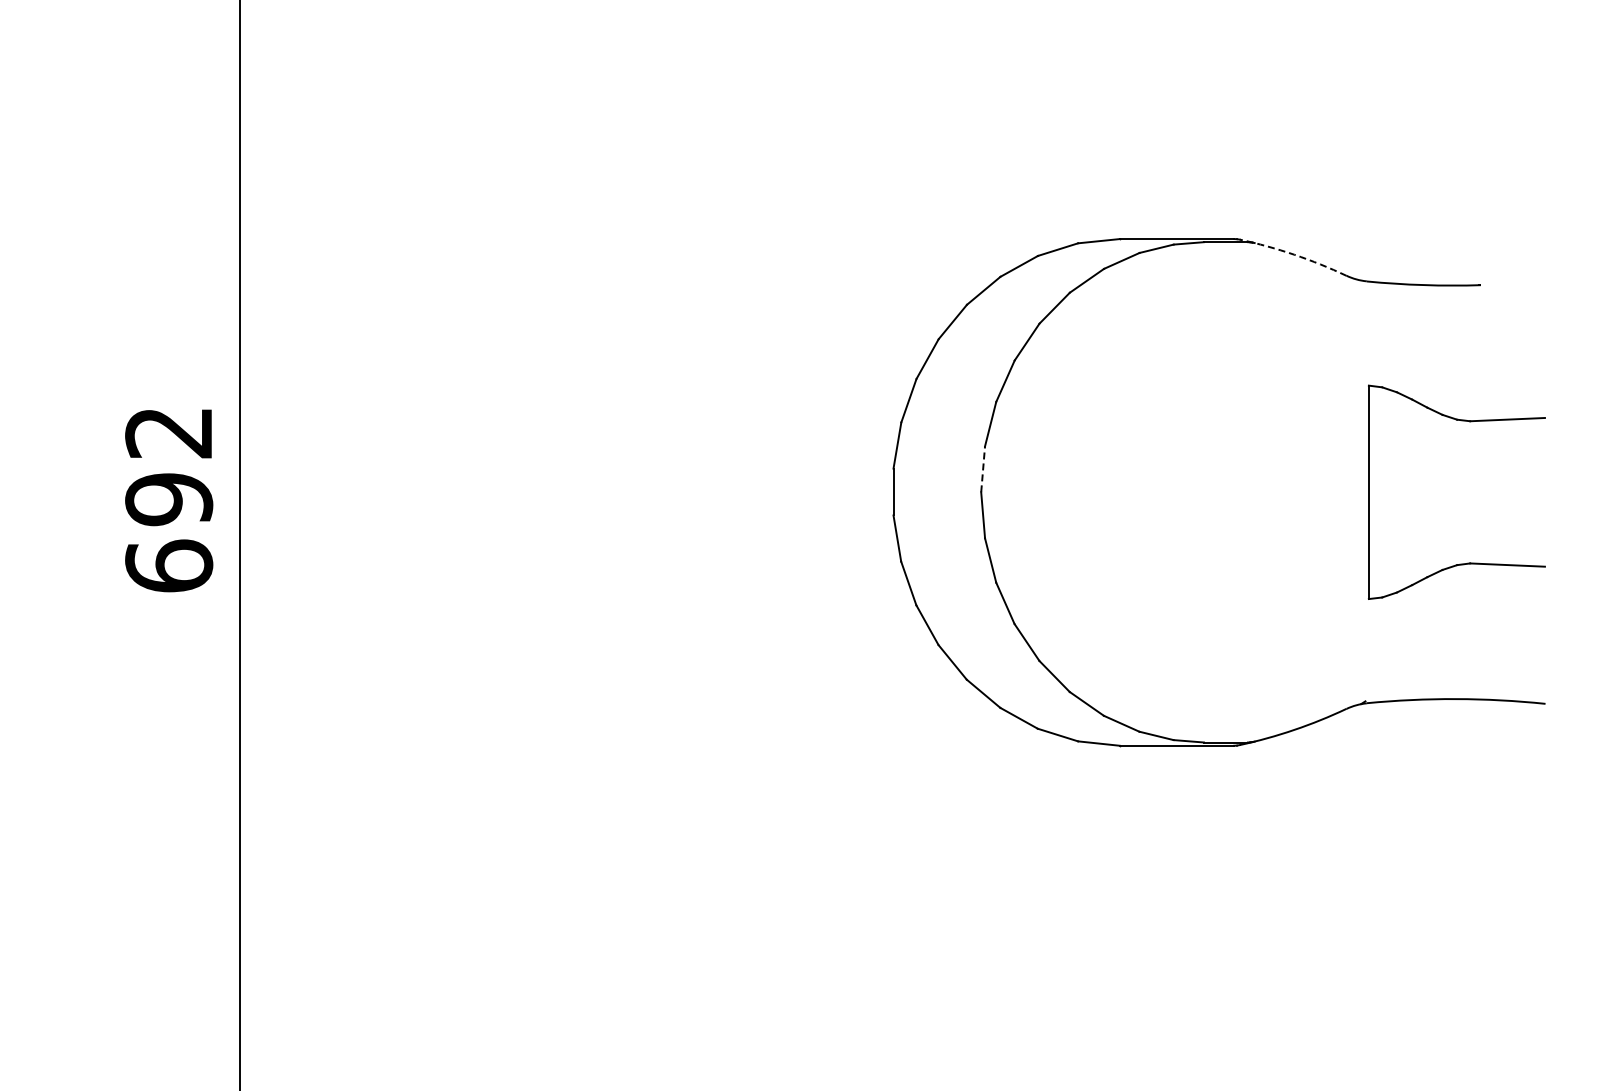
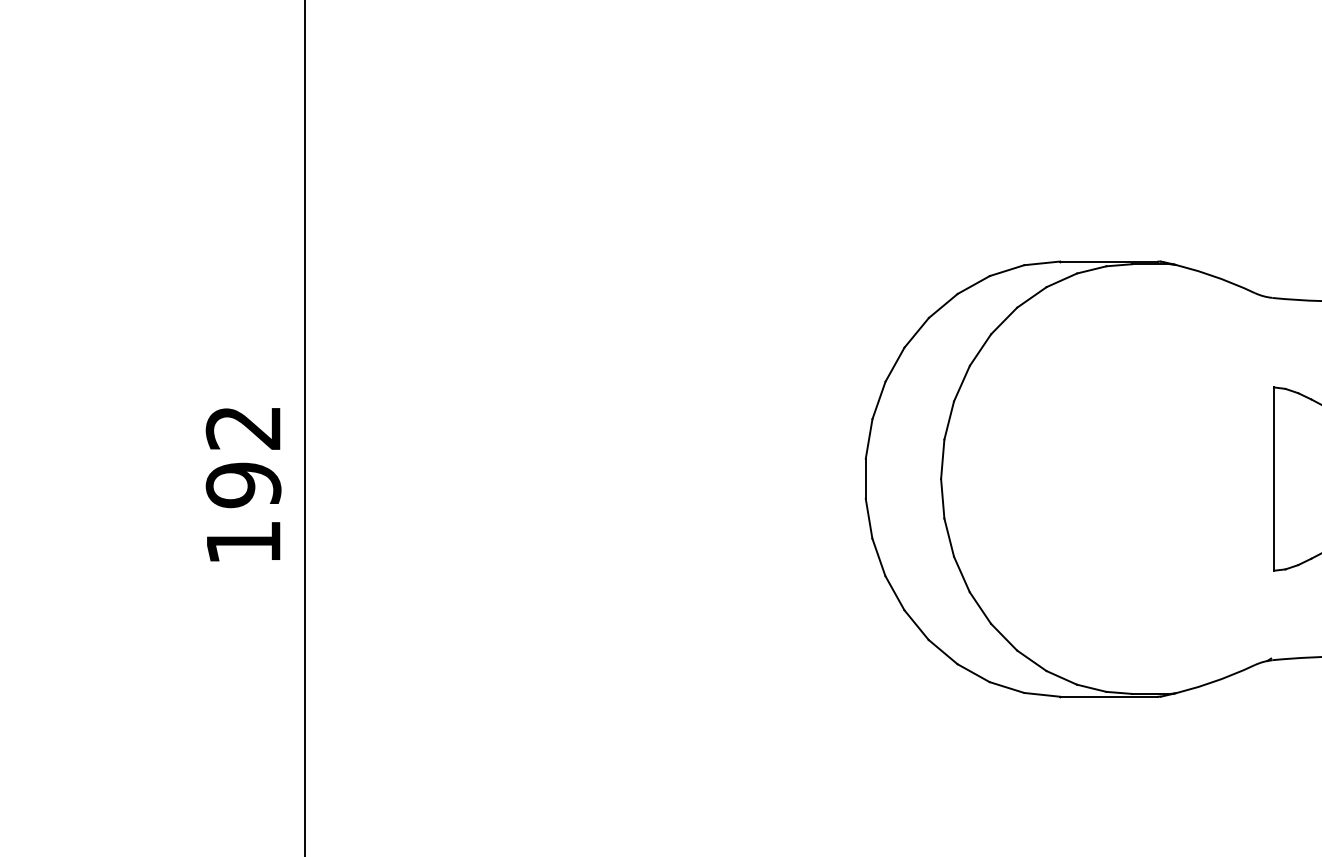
arc: (1294, 254) -> (1210, 274), dashed -> solid
line: (983, 468) -> (943, 458), dashed -> solid
text: (169, 565) -> (243, 541), 692 -> 192

